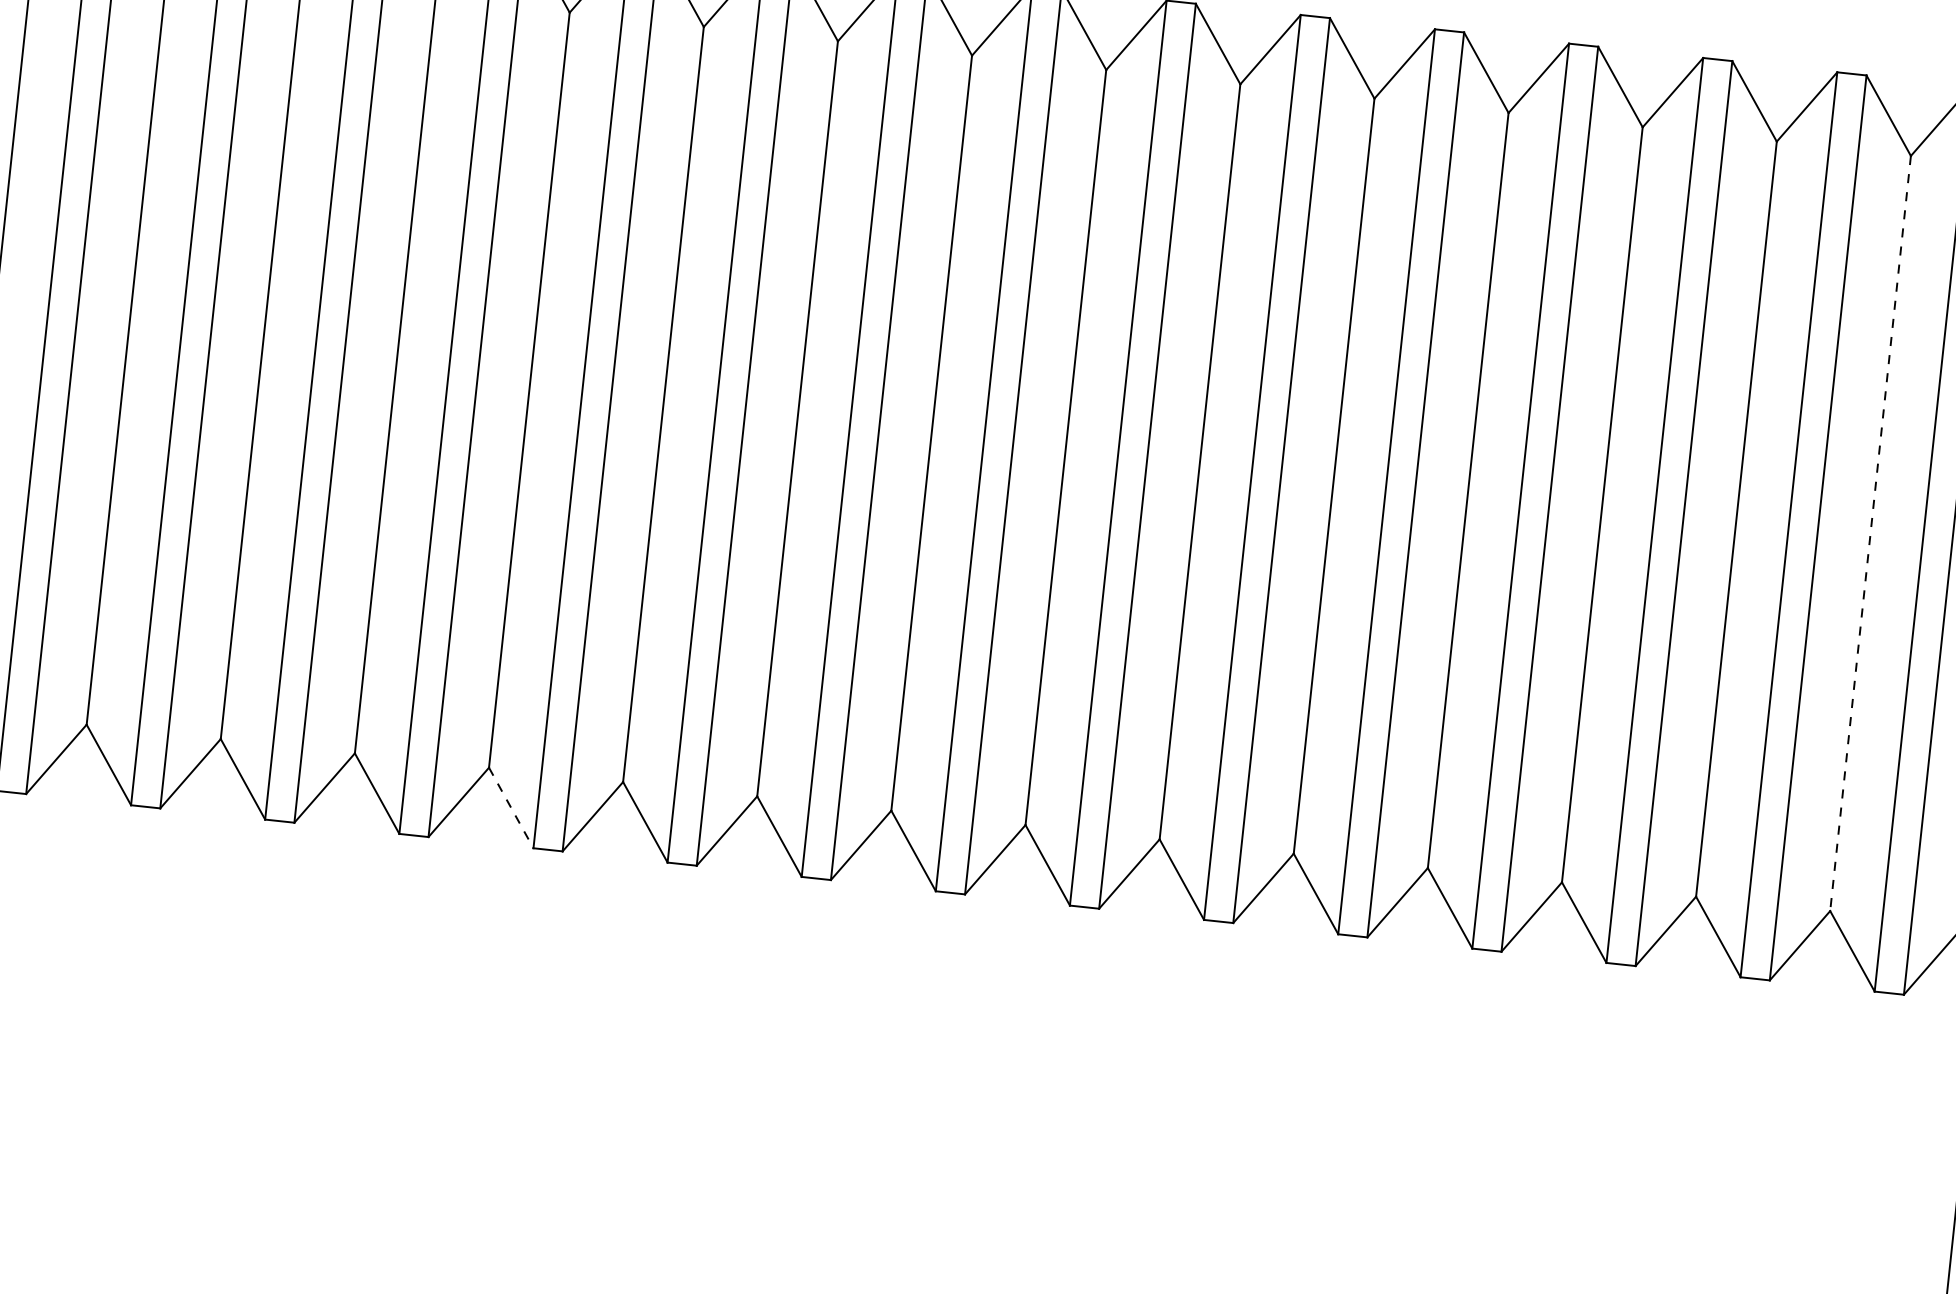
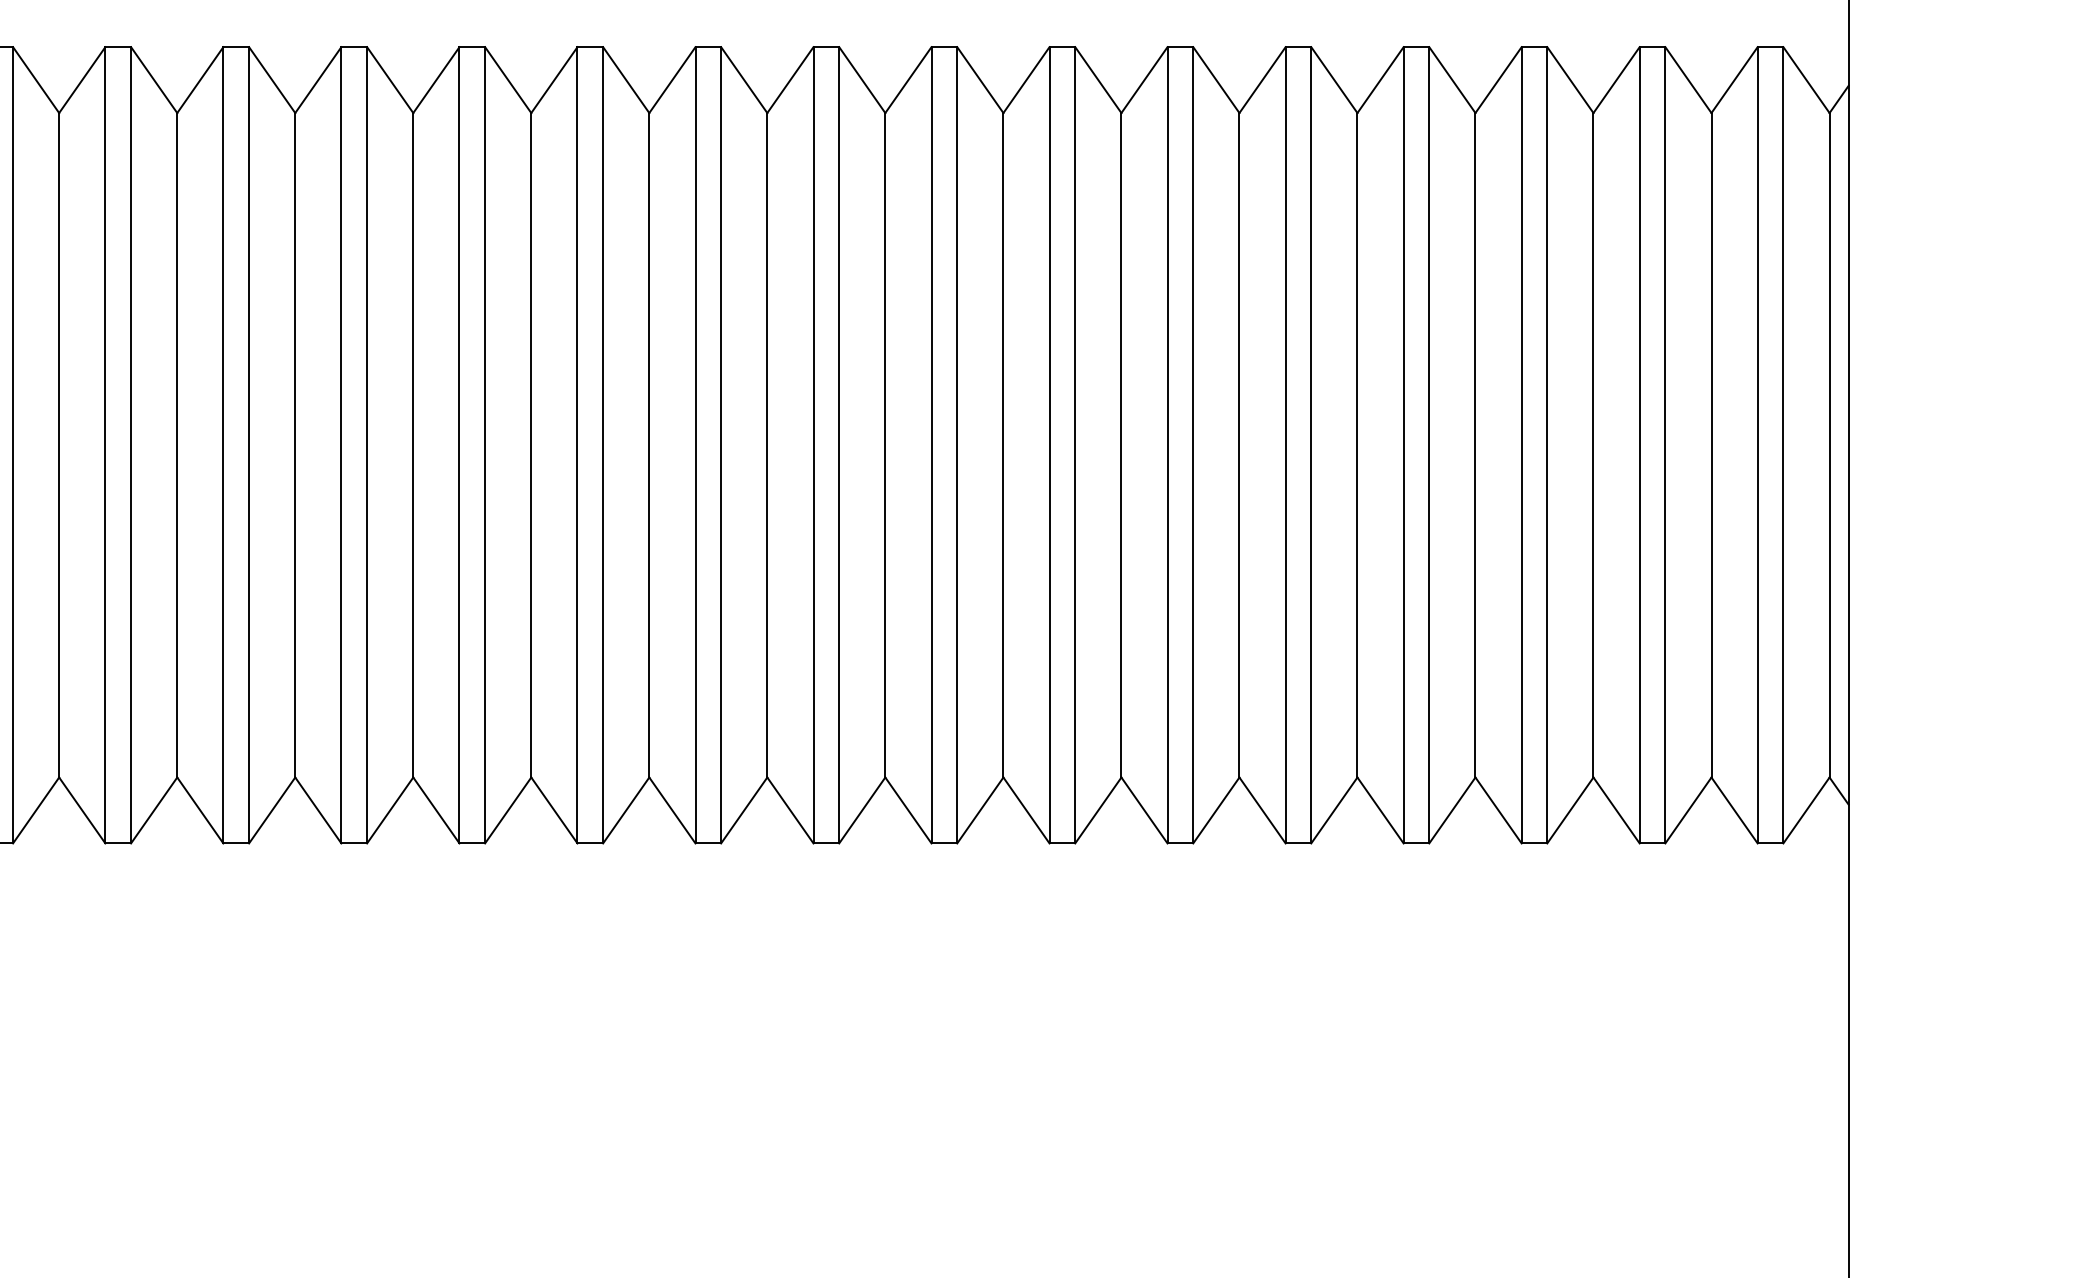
line: (1870, 533) -> (1711, 445), dashed -> solid
line: (511, 808) -> (554, 810), dashed -> solid

